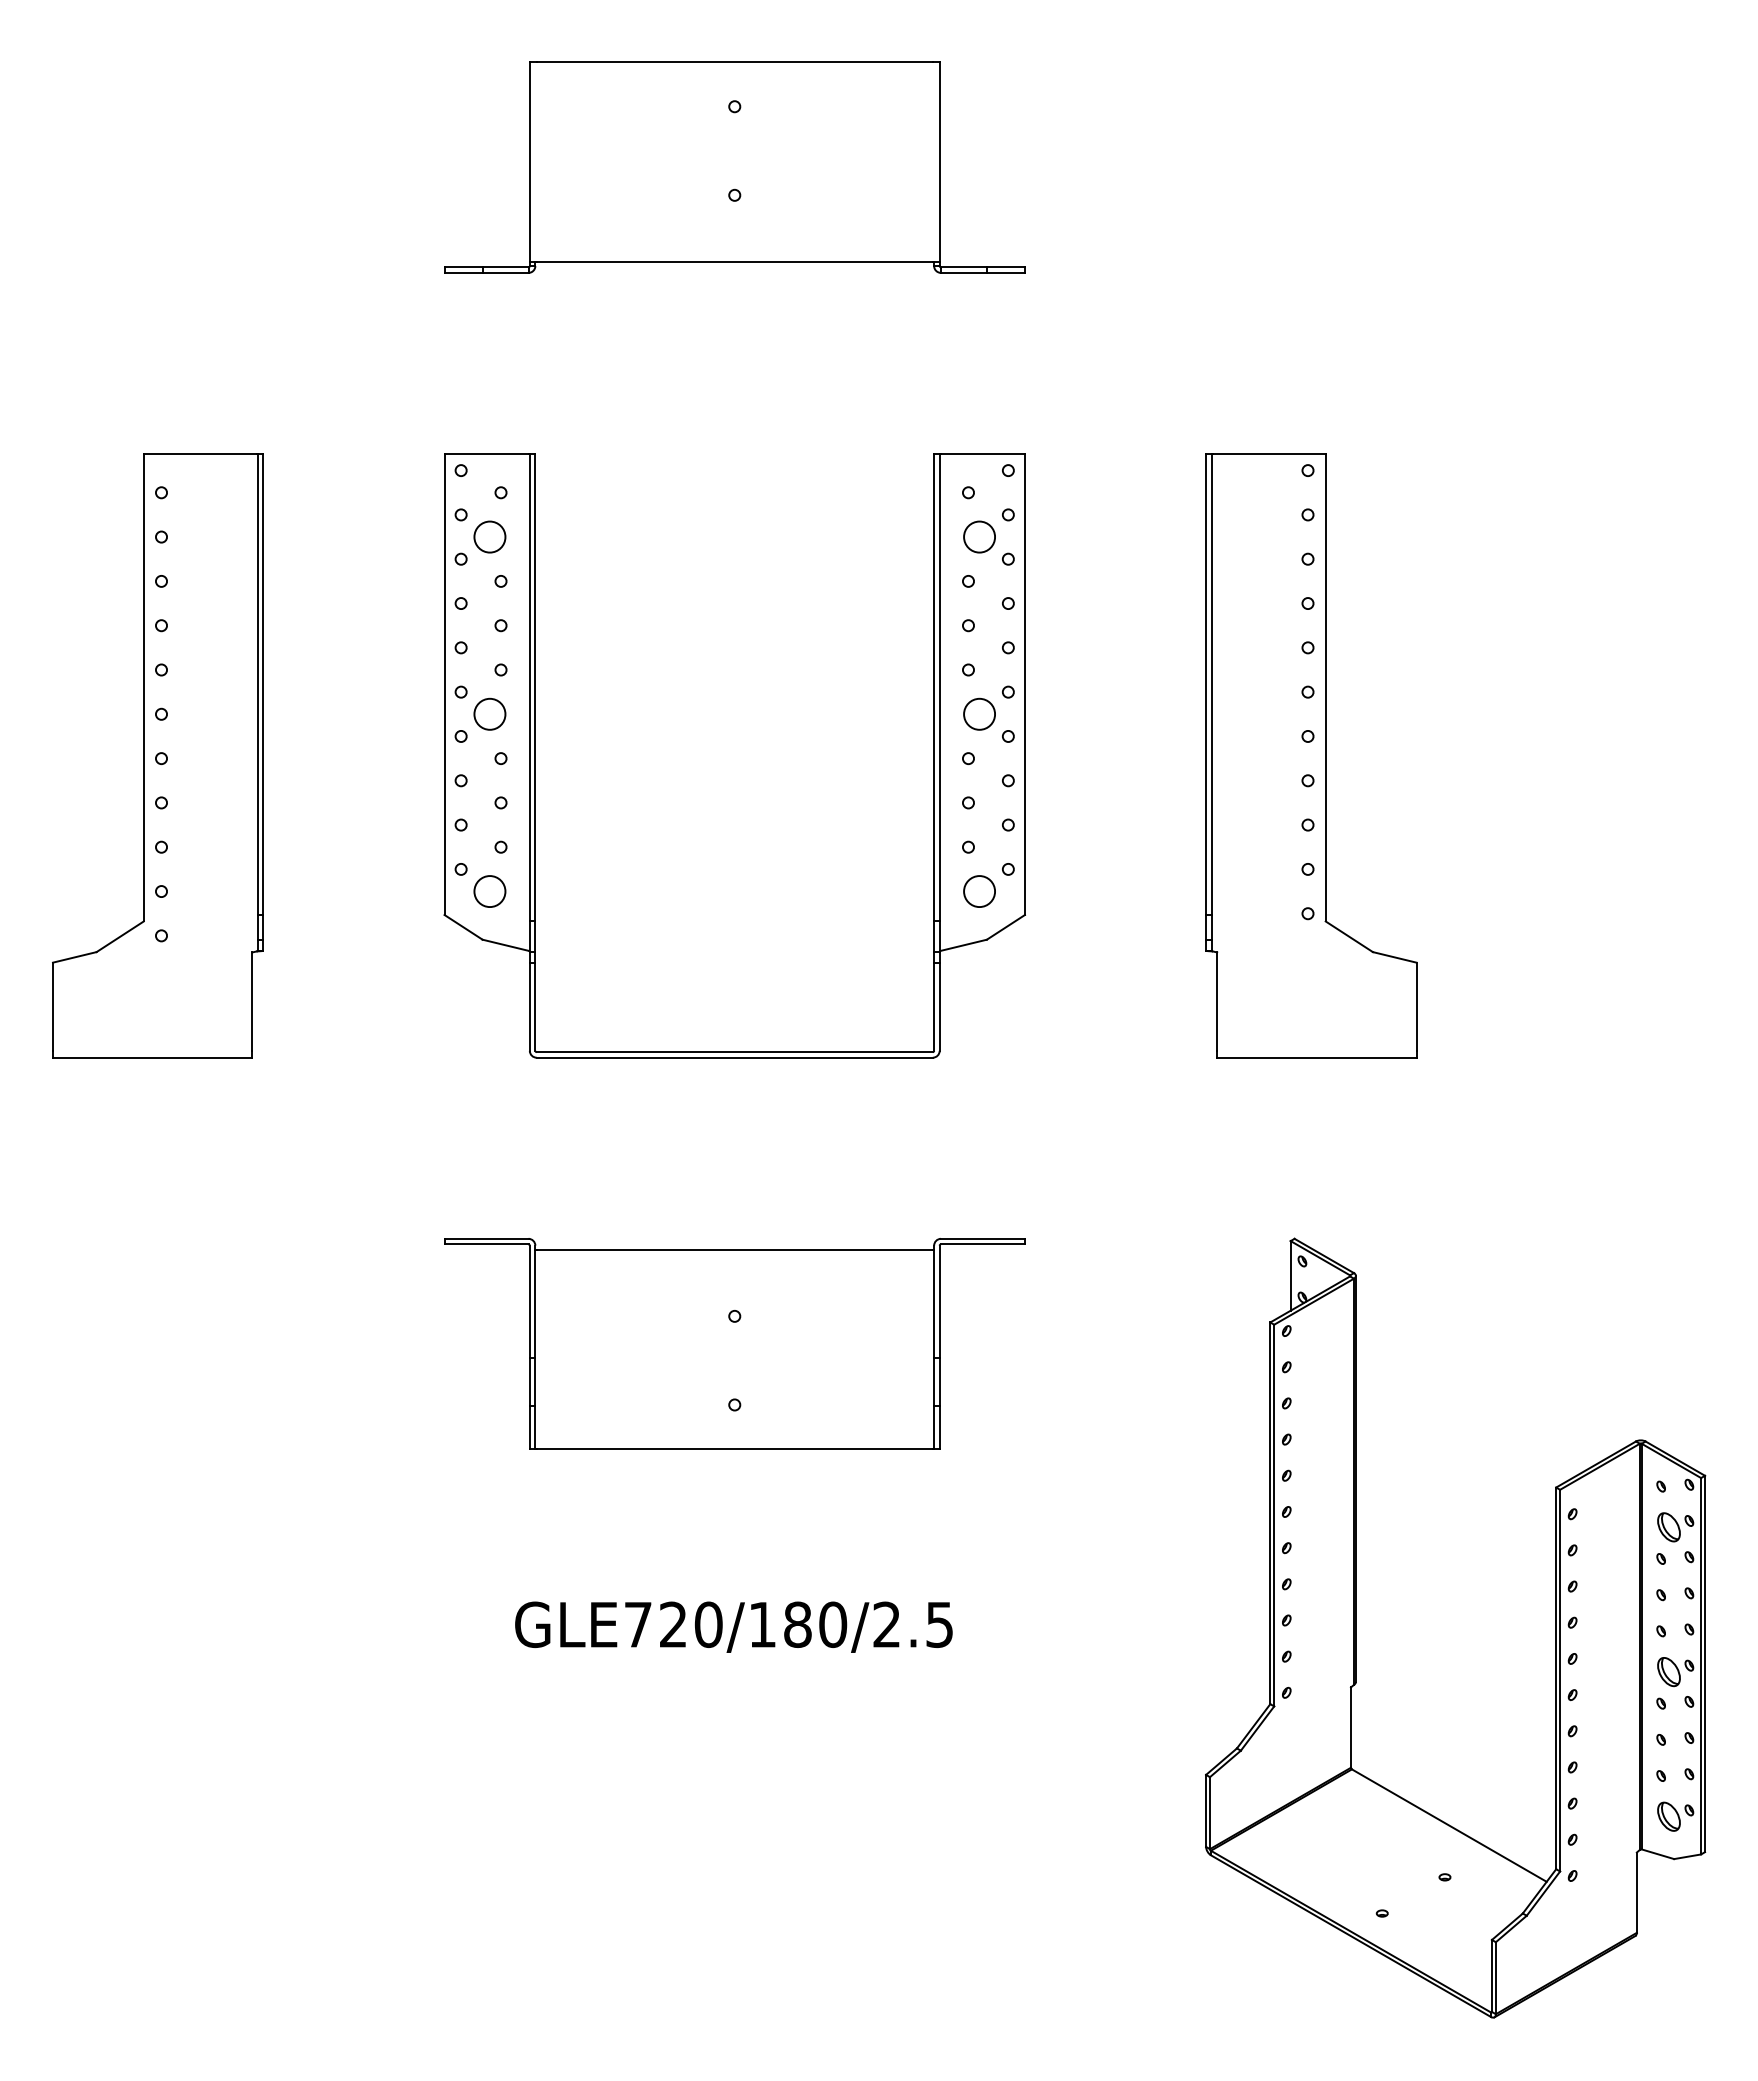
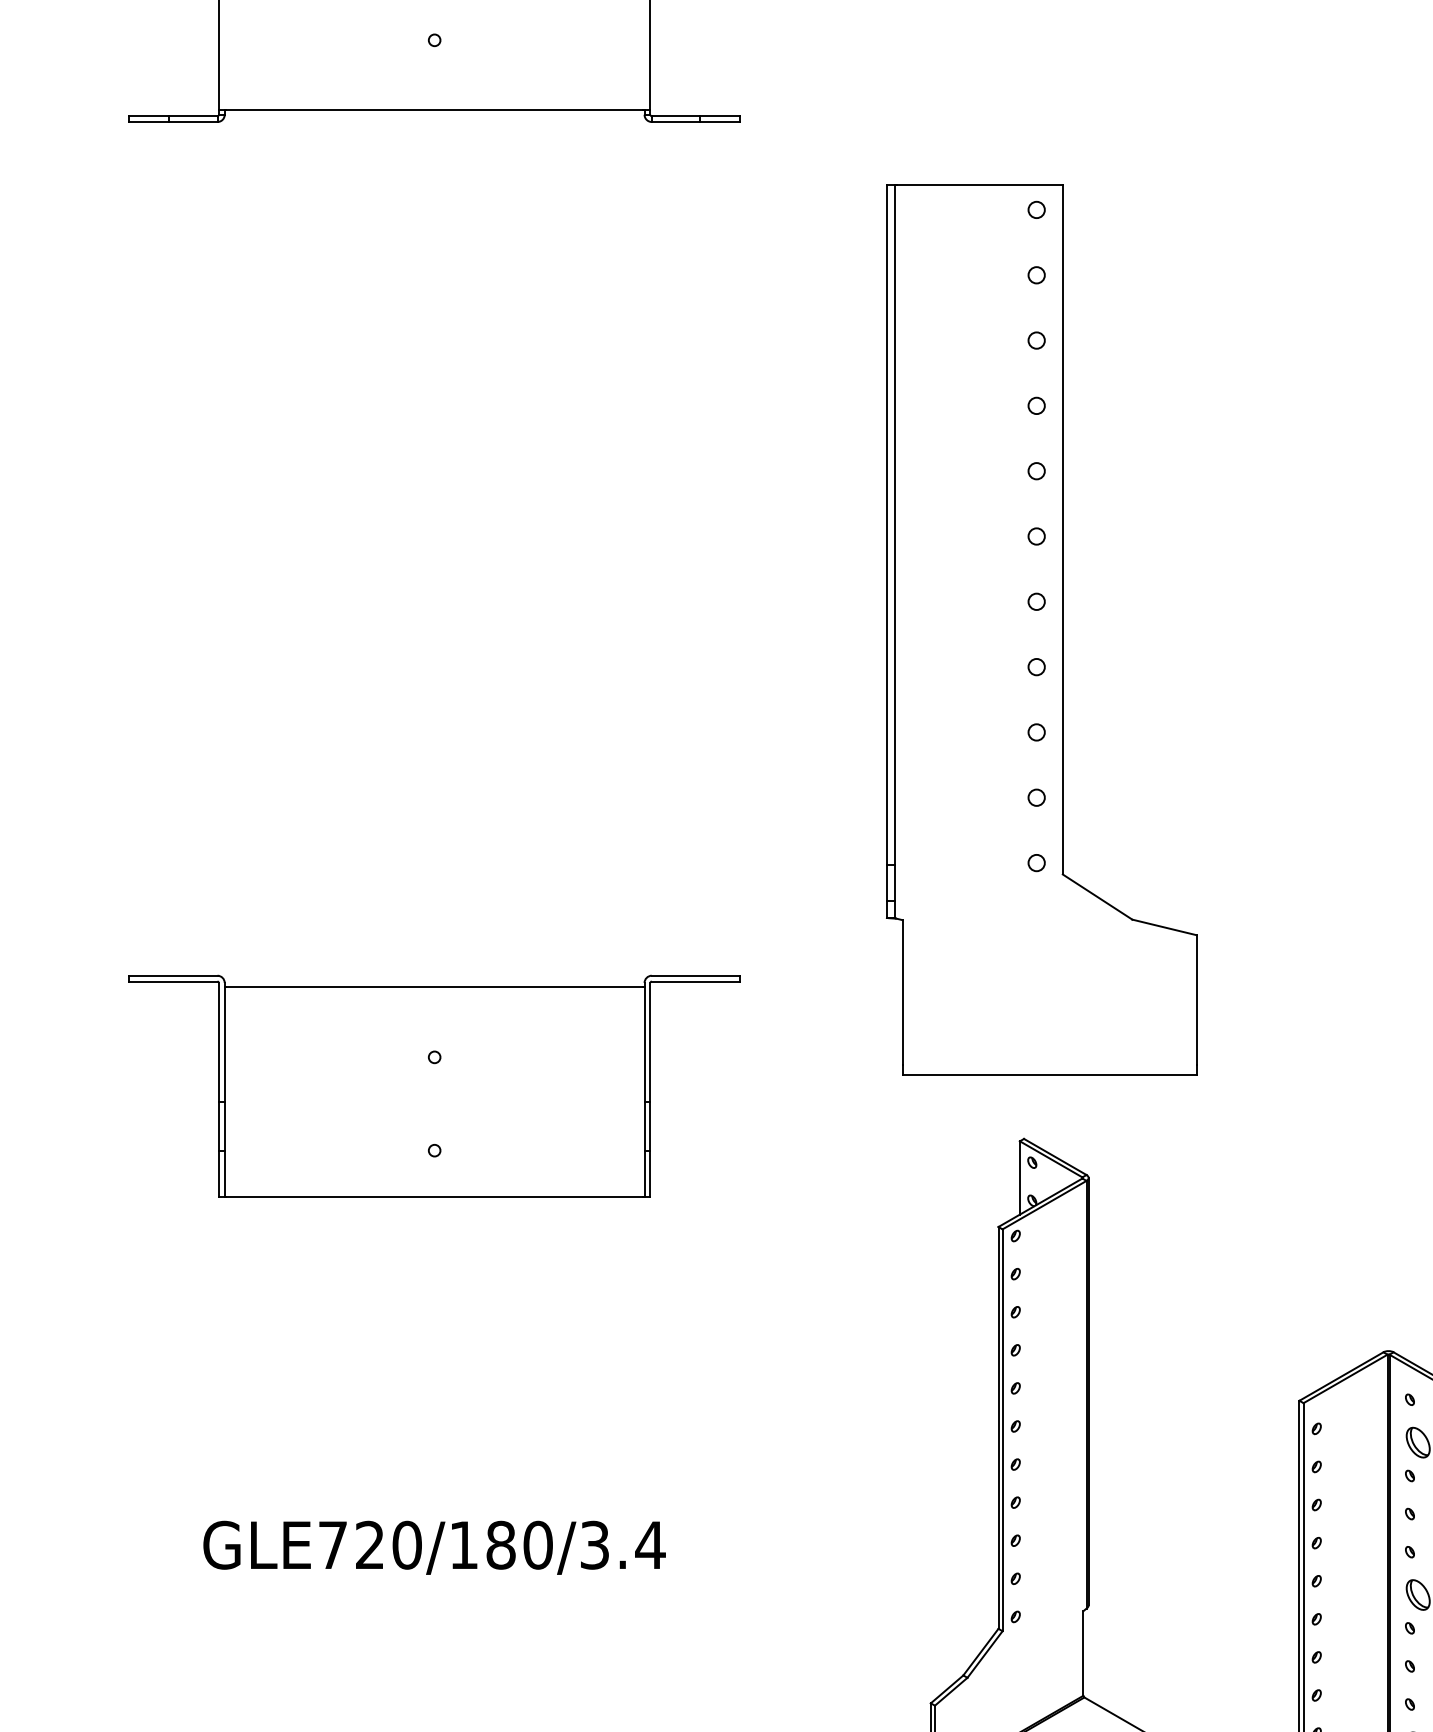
part: (535, 755) -> (224, 630), removed
part: (1311, 755) -> (1041, 630), size x1.4
part: (734, 1343) -> (434, 1085), moved
text: (913, 1624) -> (622, 1544), GLE720/180/2.5 -> GLE720/180/3.4

